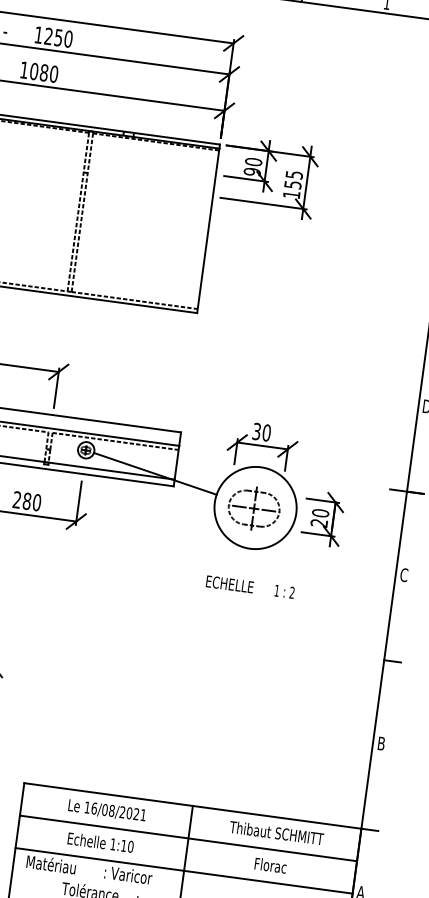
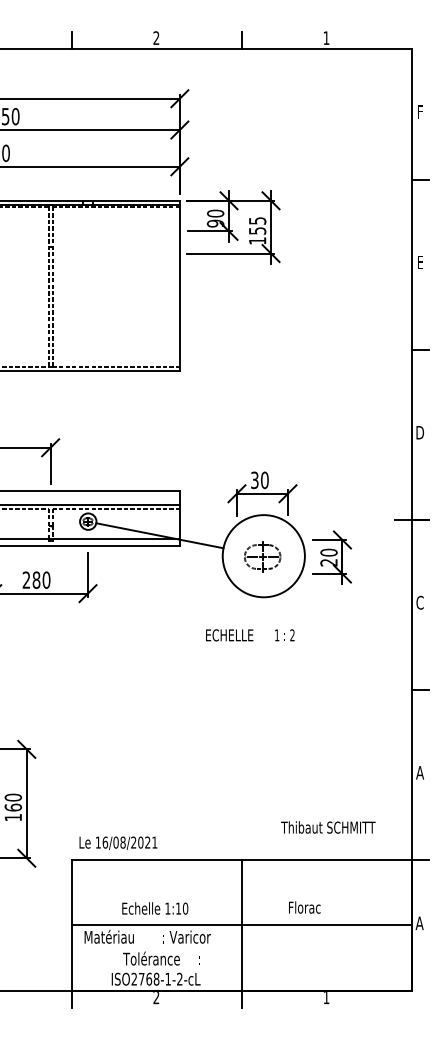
part: (254, 508) -> (262, 556), size x0.7
text: (250, 587) -> (250, 635), moved
text: (381, 743) -> (420, 772), B -> A
text: (107, 810) -> (118, 842), moved
text: (276, 833) -> (328, 827), moved
line: (188, 838) -> (241, 892), removed
text: (270, 865) -> (304, 907), moved

